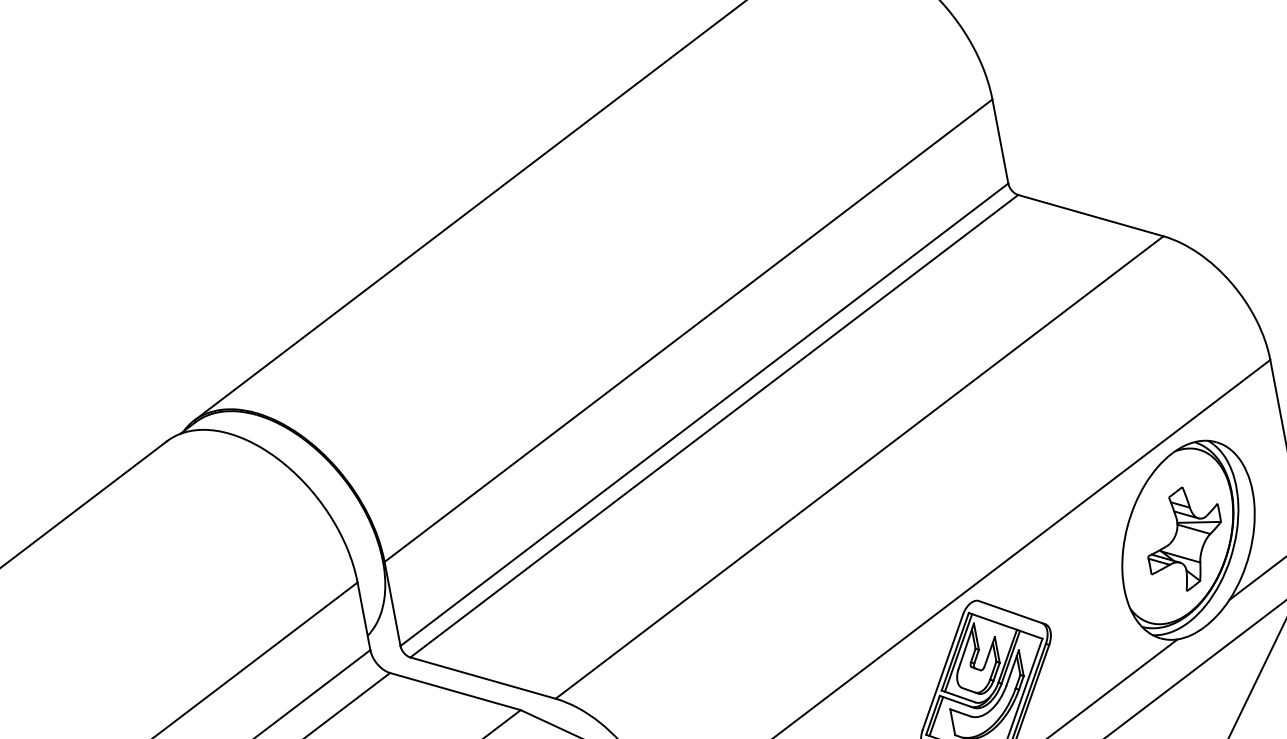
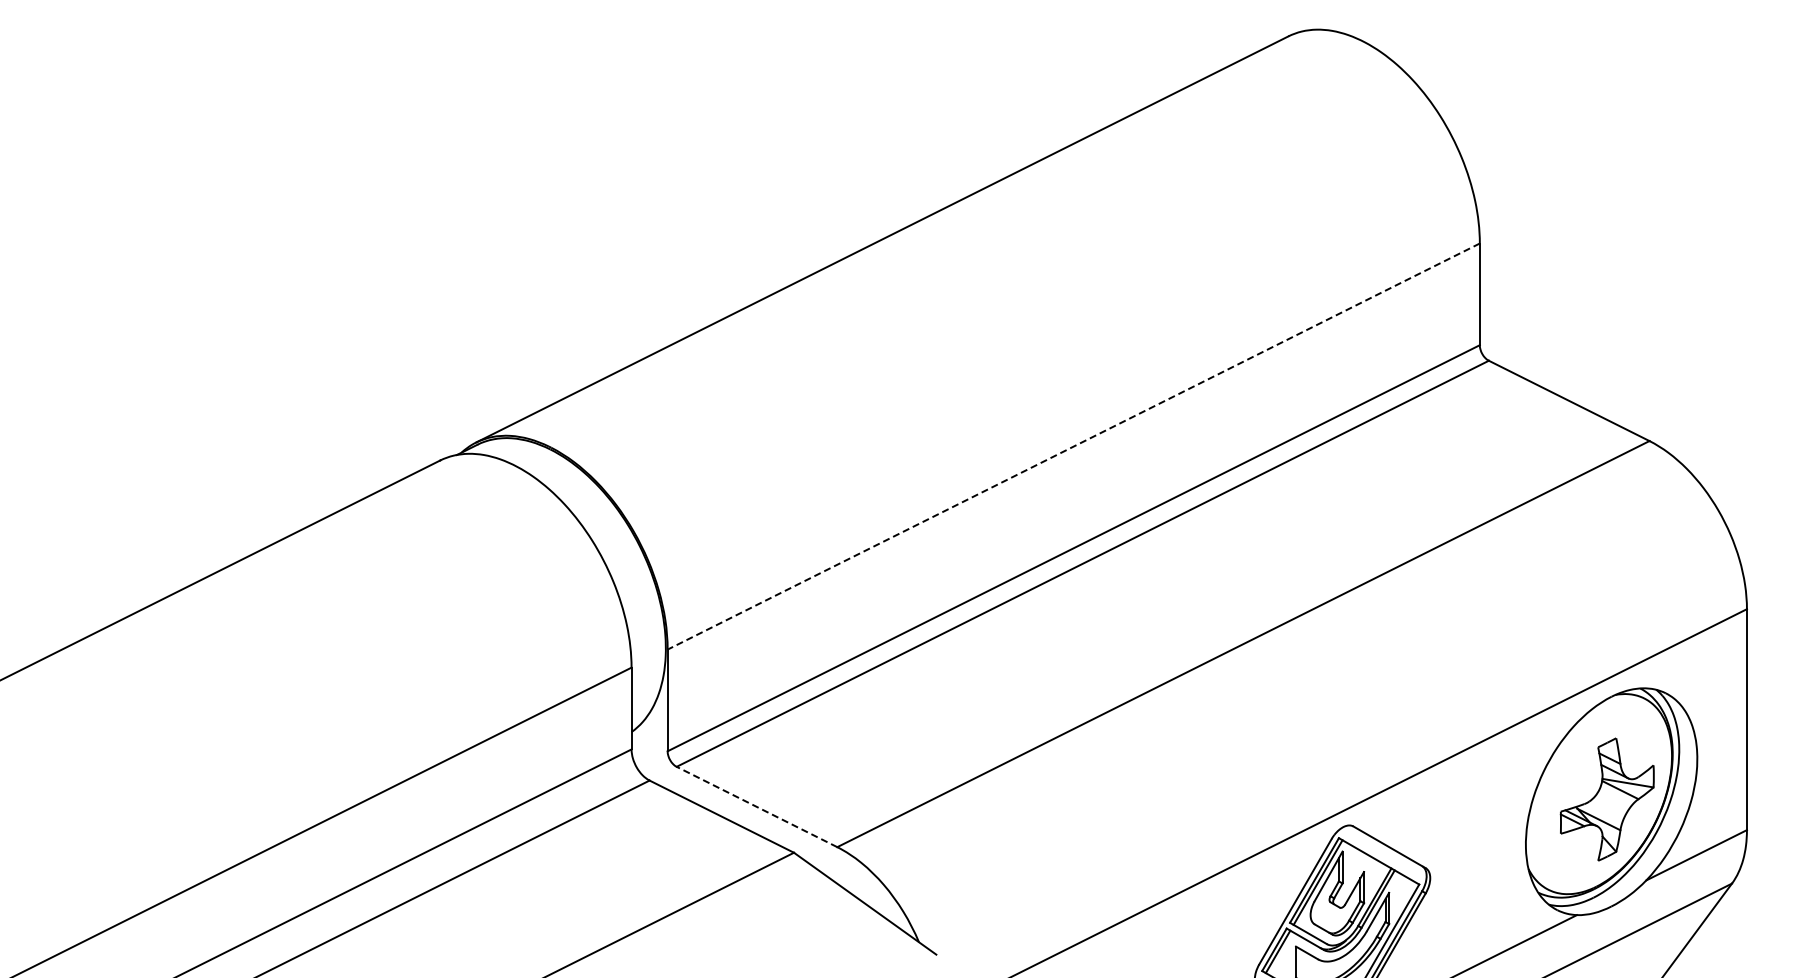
line: (688, 330) -> (1073, 446), solid -> dashed
line: (483, 678) -> (757, 807), solid -> dashed

